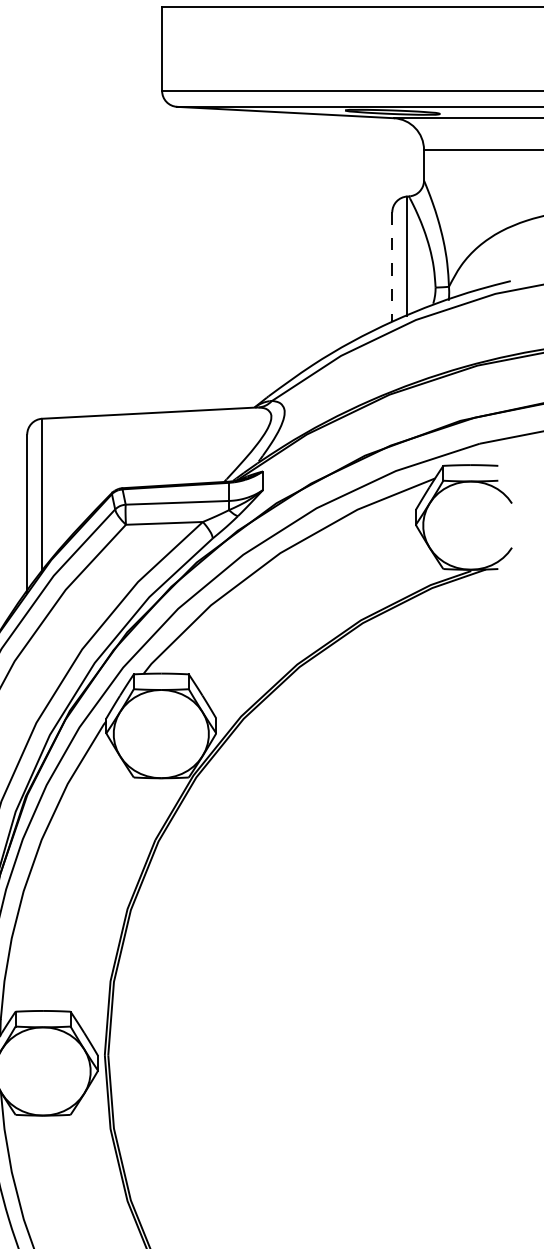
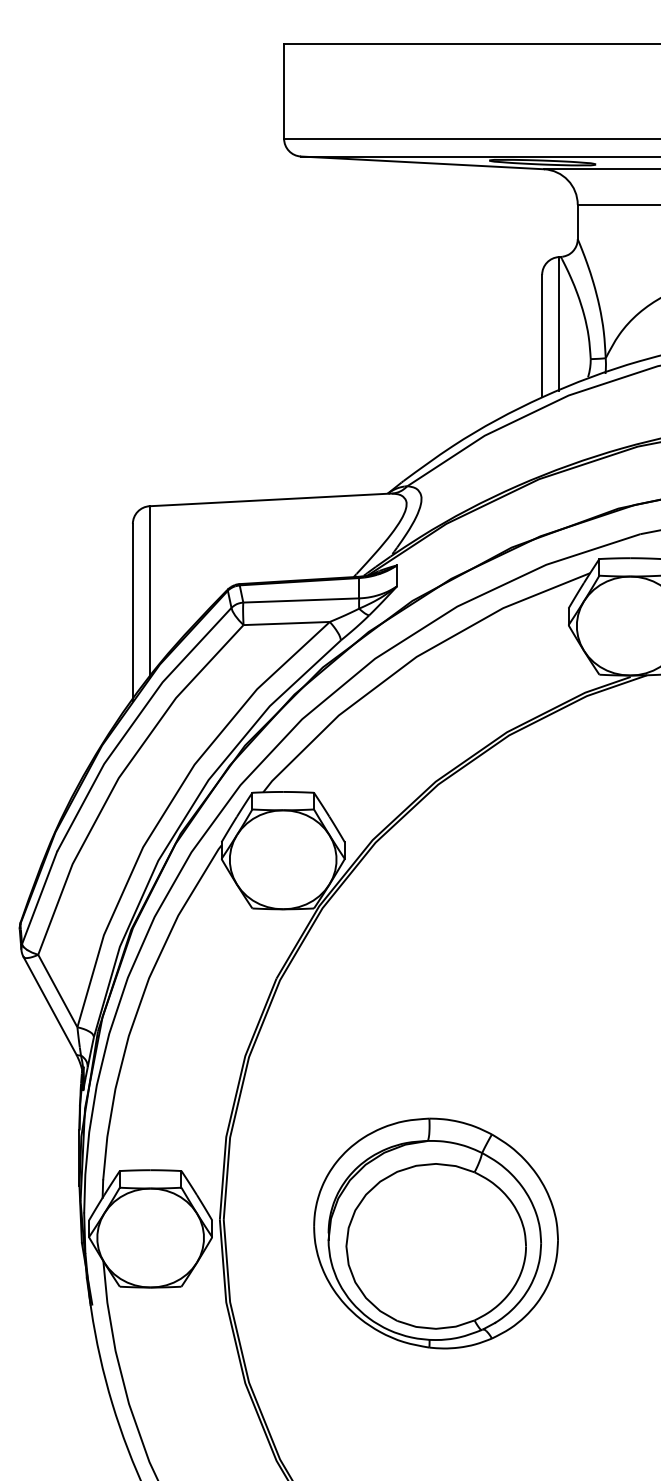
line: (392, 267) -> (542, 336), dashed -> solid
part: (297, 1067) -> (435, 1233), added

